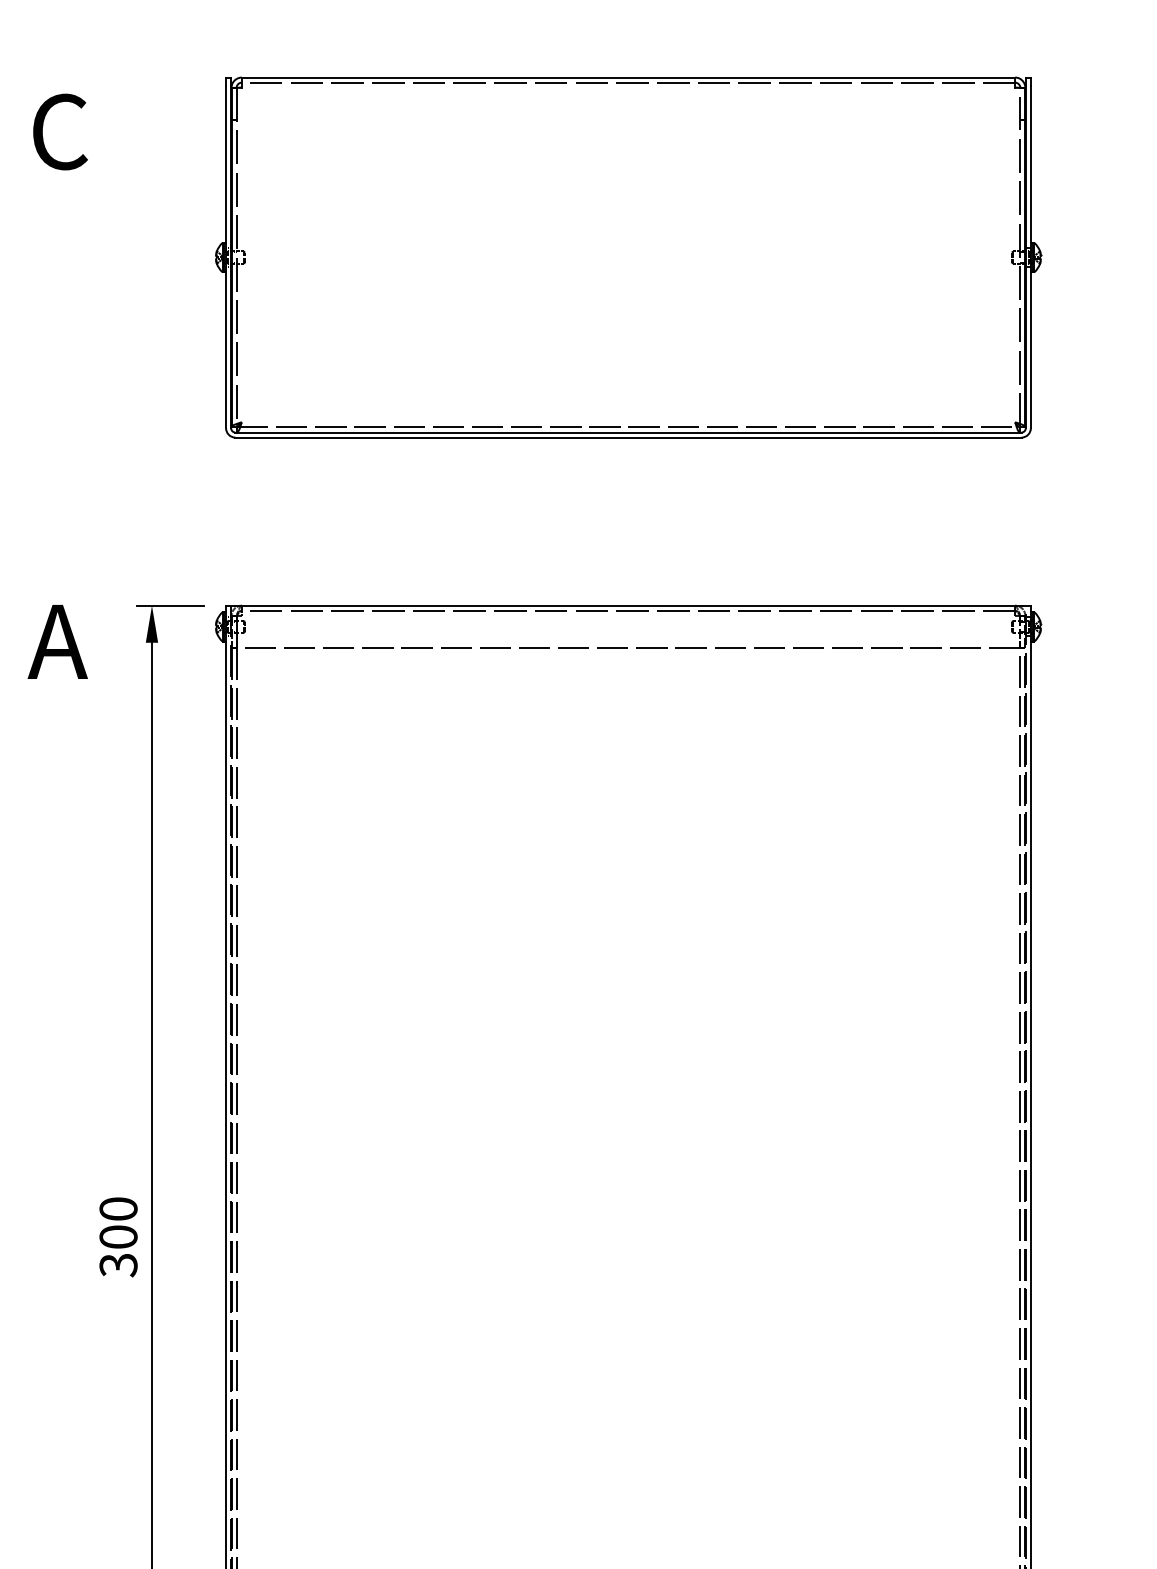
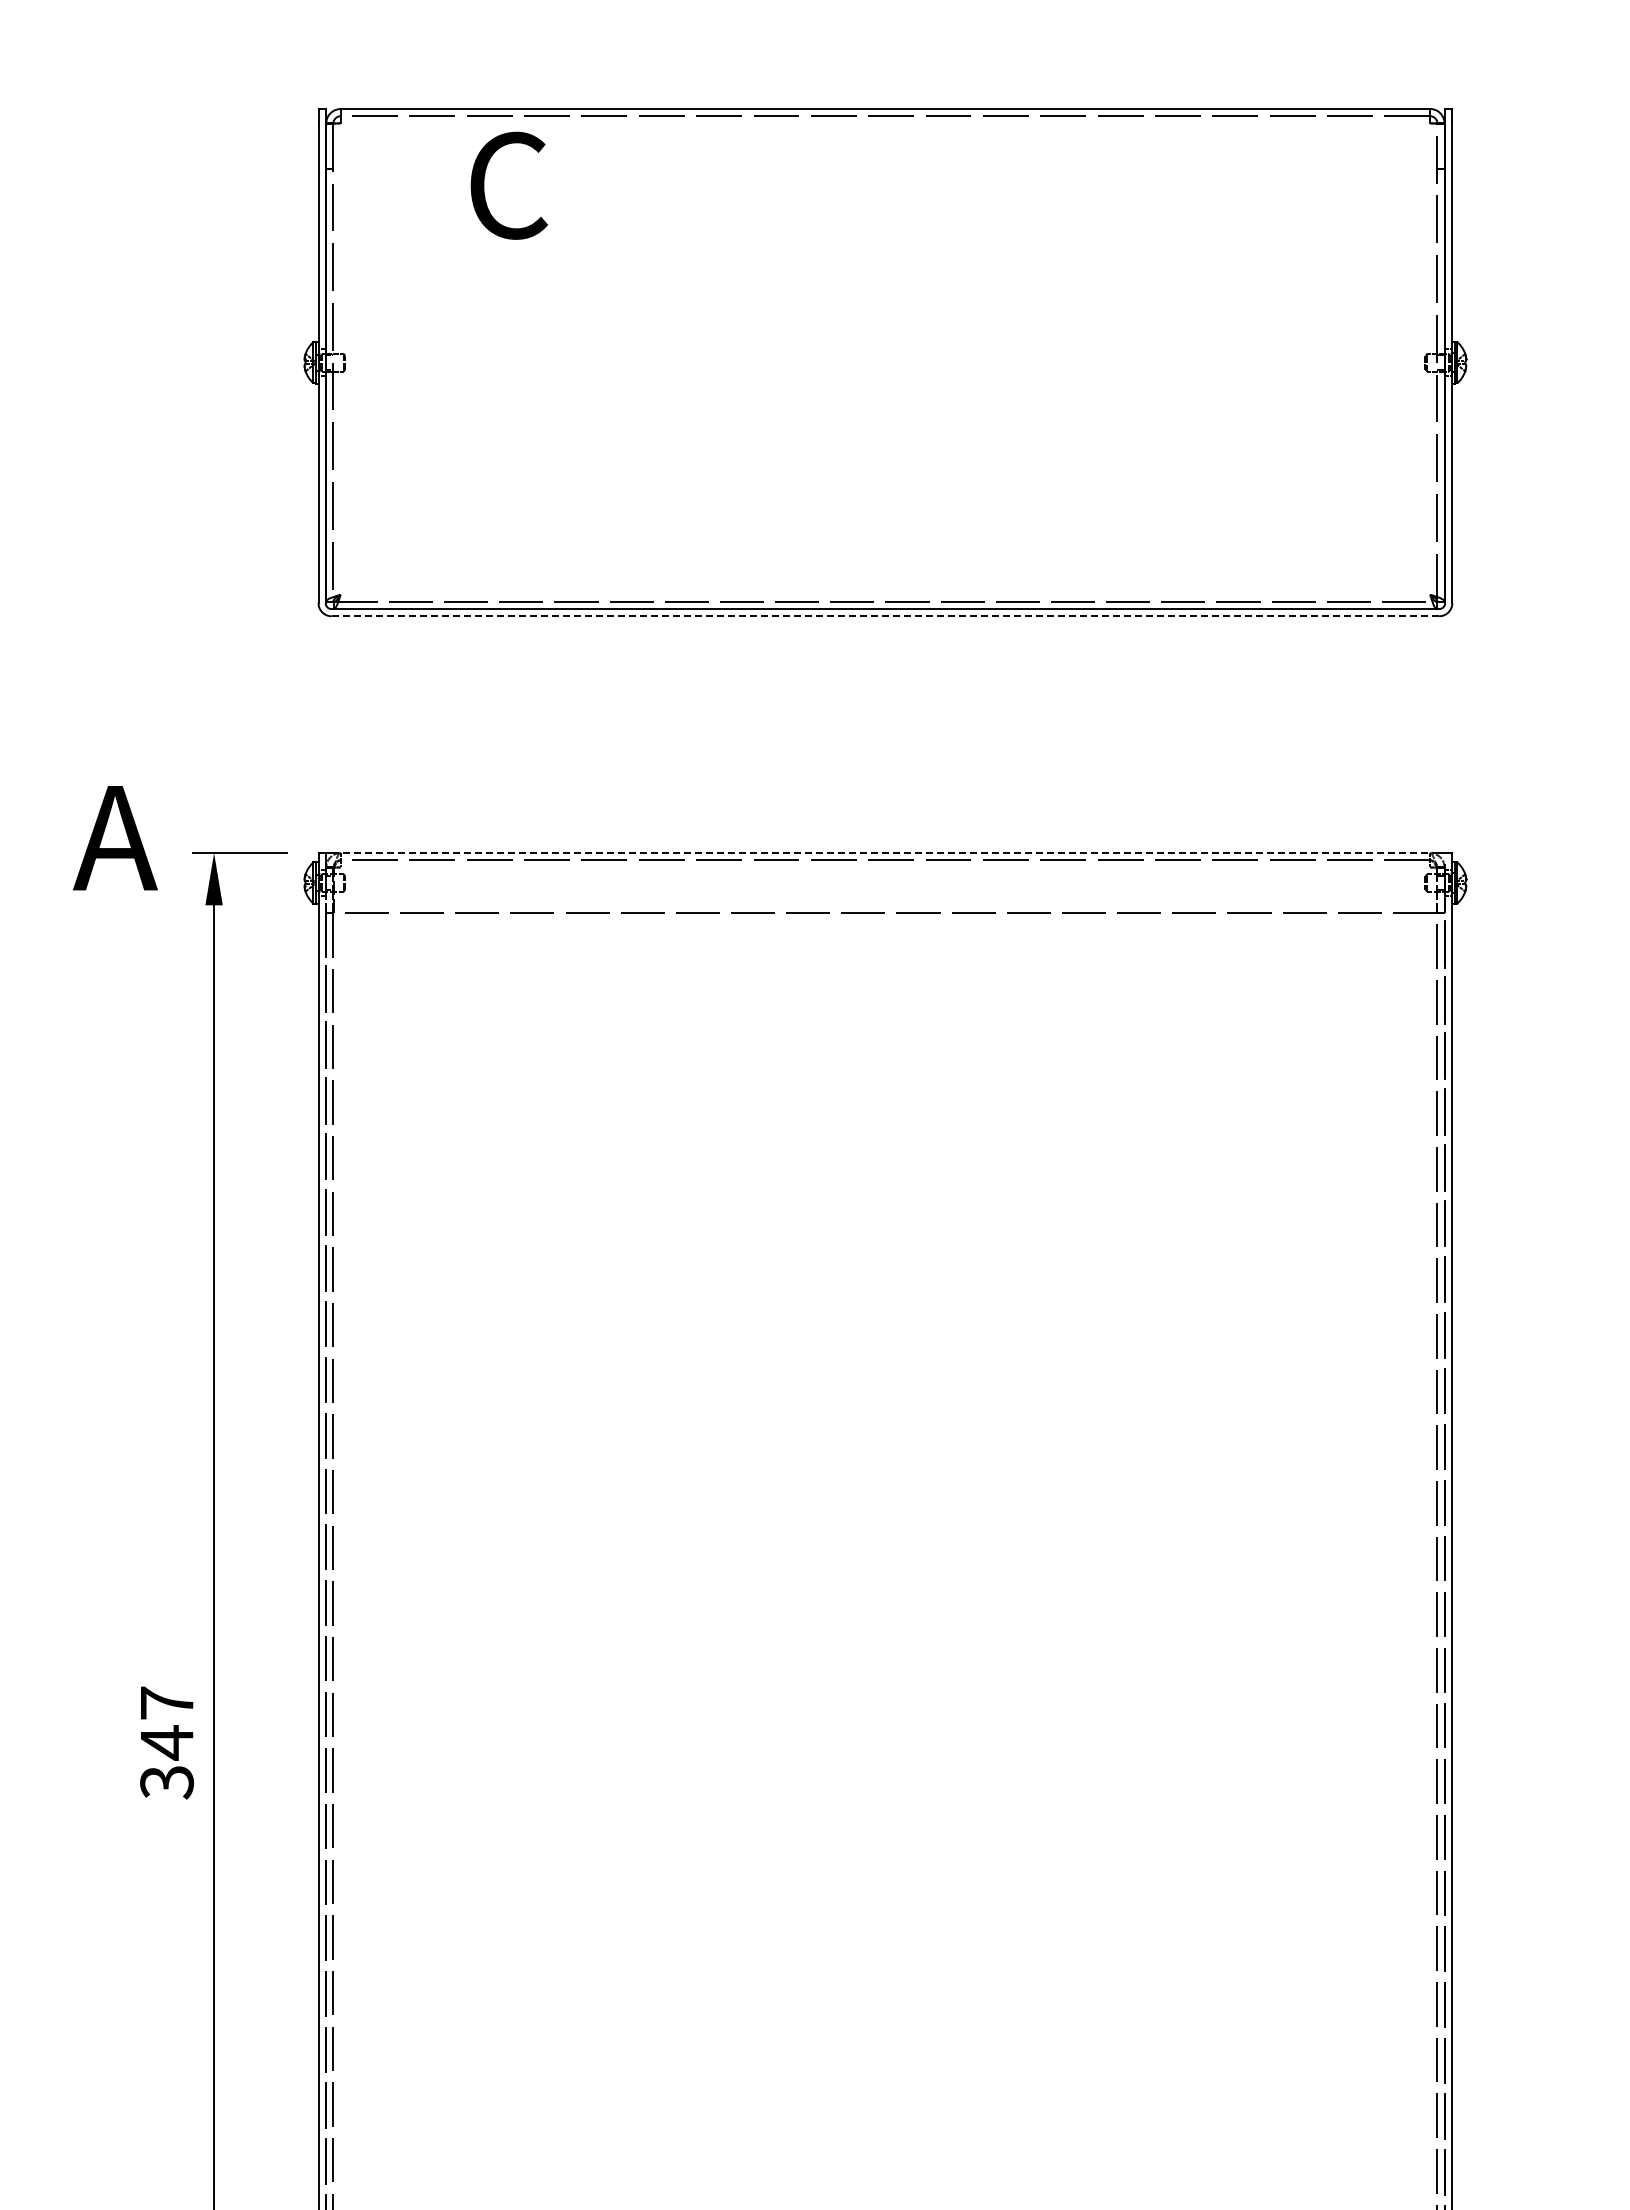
text: (59, 131) -> (508, 185), moved
line: (628, 437) -> (885, 616), solid -> dashed
line: (628, 605) -> (885, 853), solid -> dashed
text: (57, 642) -> (115, 838), moved
text: (118, 1223) -> (167, 1723), 300 -> 347

